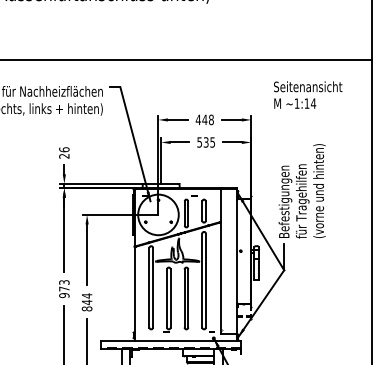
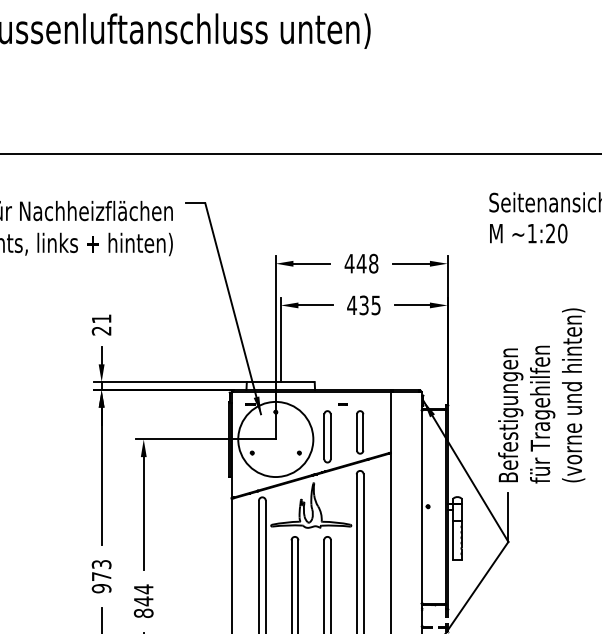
text: (310, 103) -> (557, 233), ~1:14 -> ~1:20
text: (199, 142) -> (351, 305), 535 -> 435
text: (64, 149) -> (101, 318), 26 -> 21

